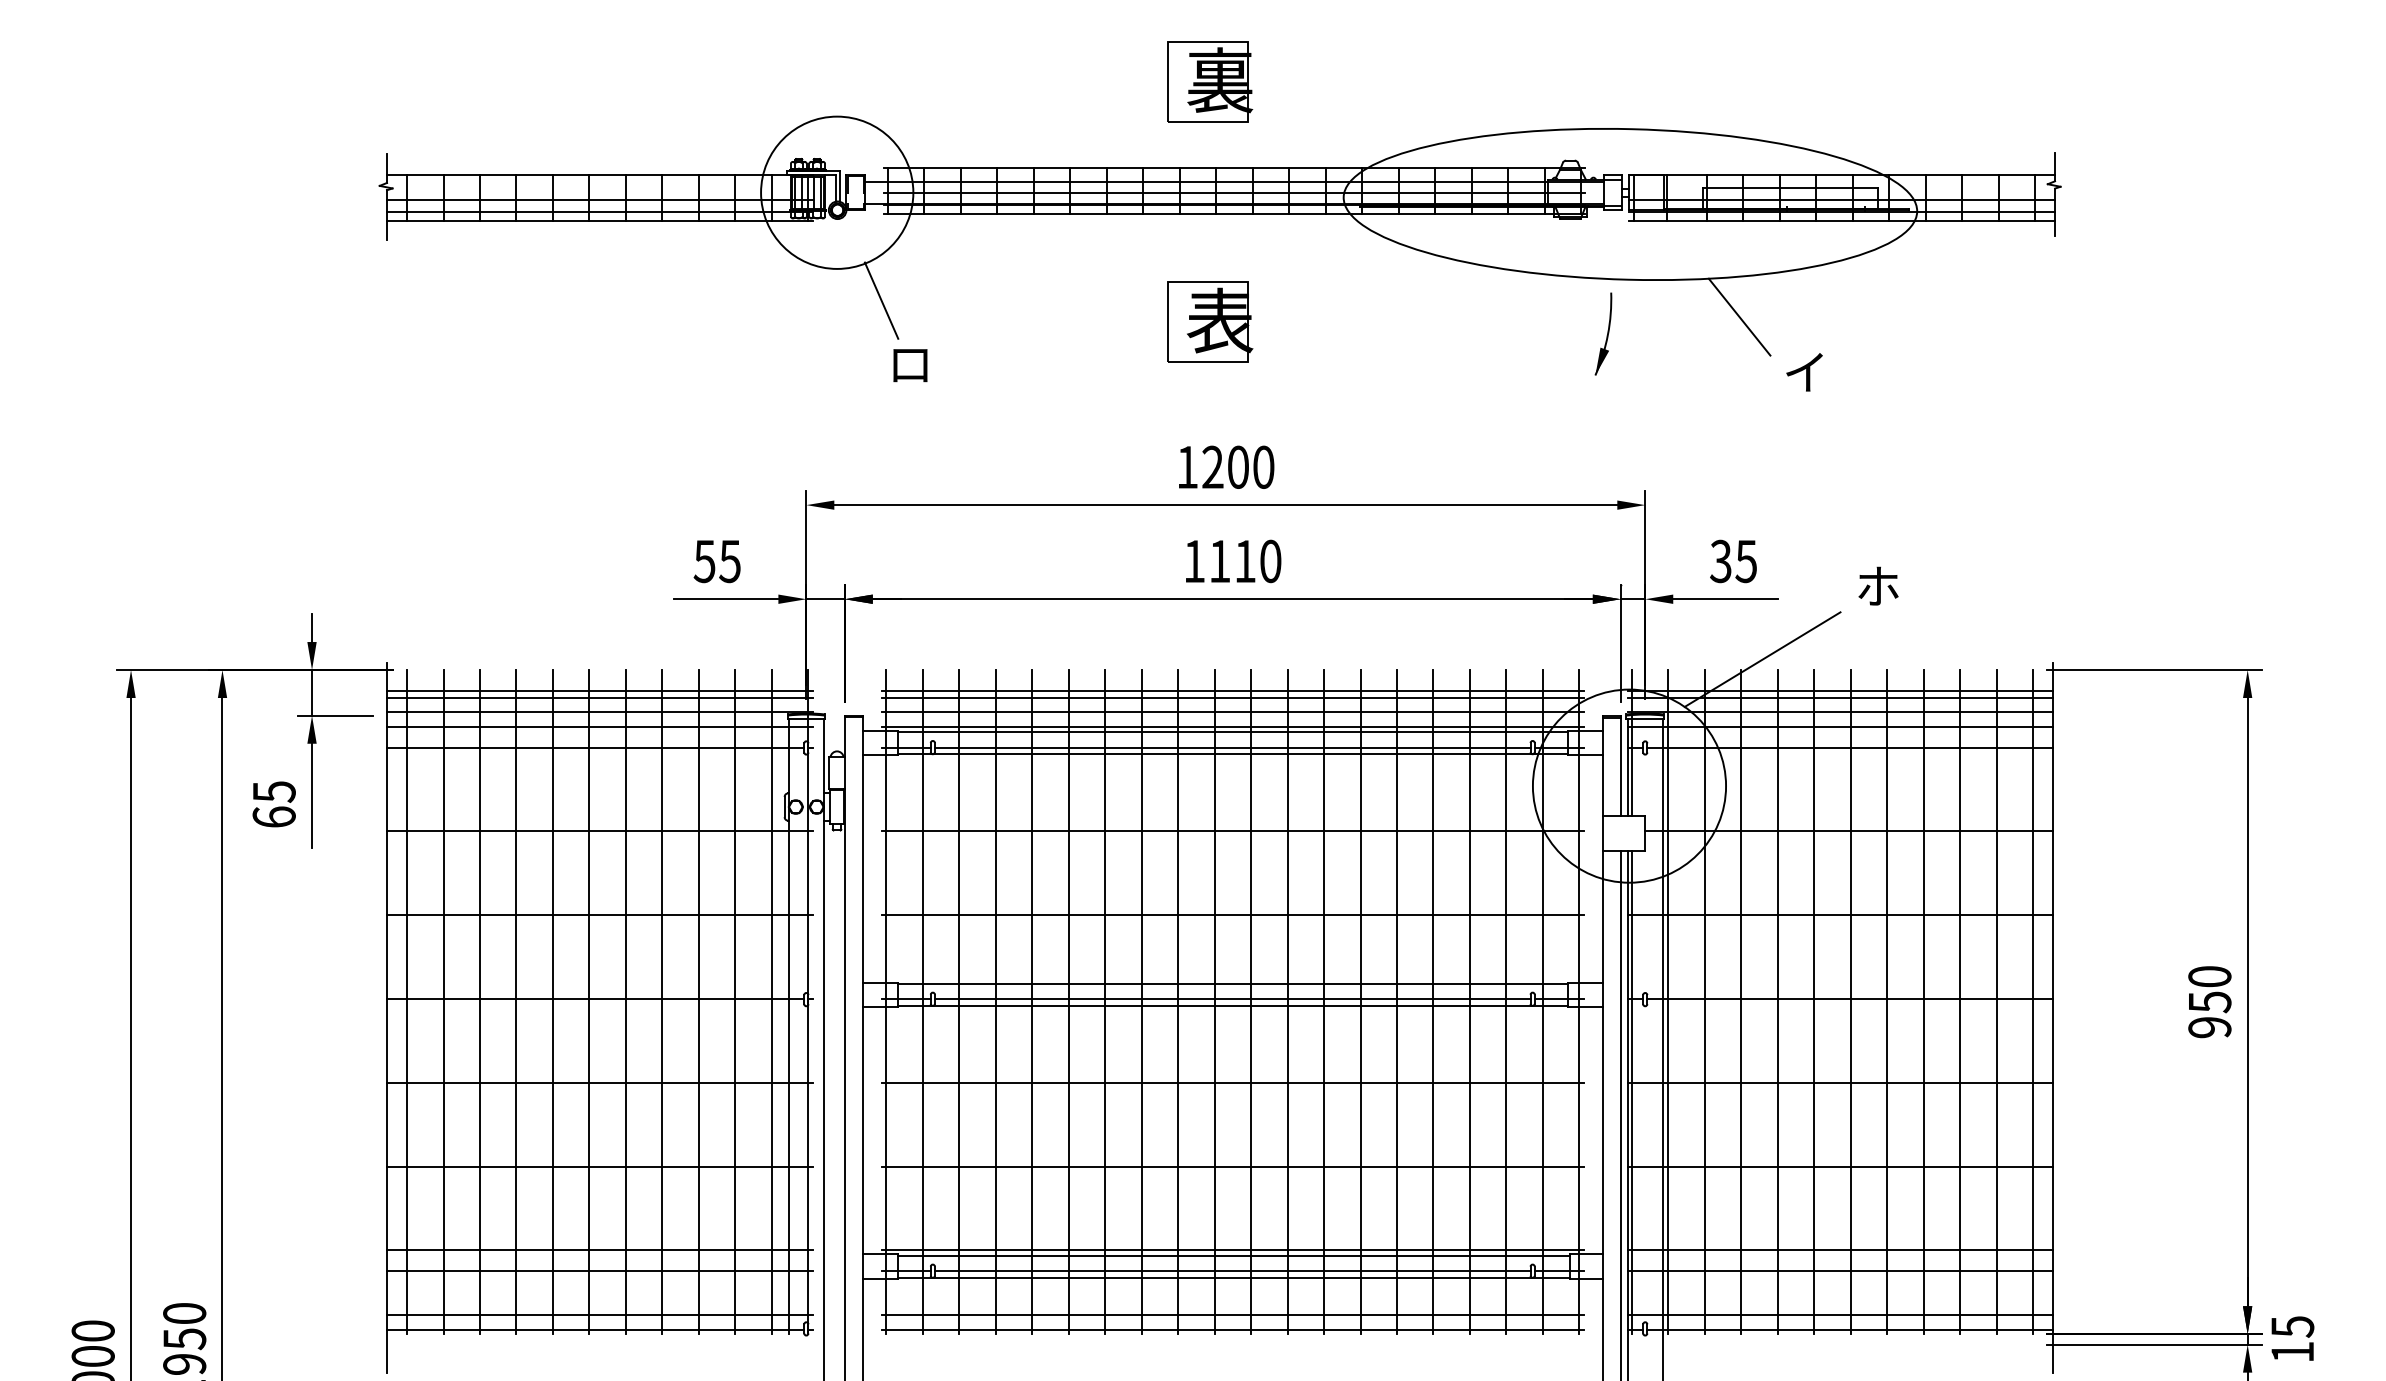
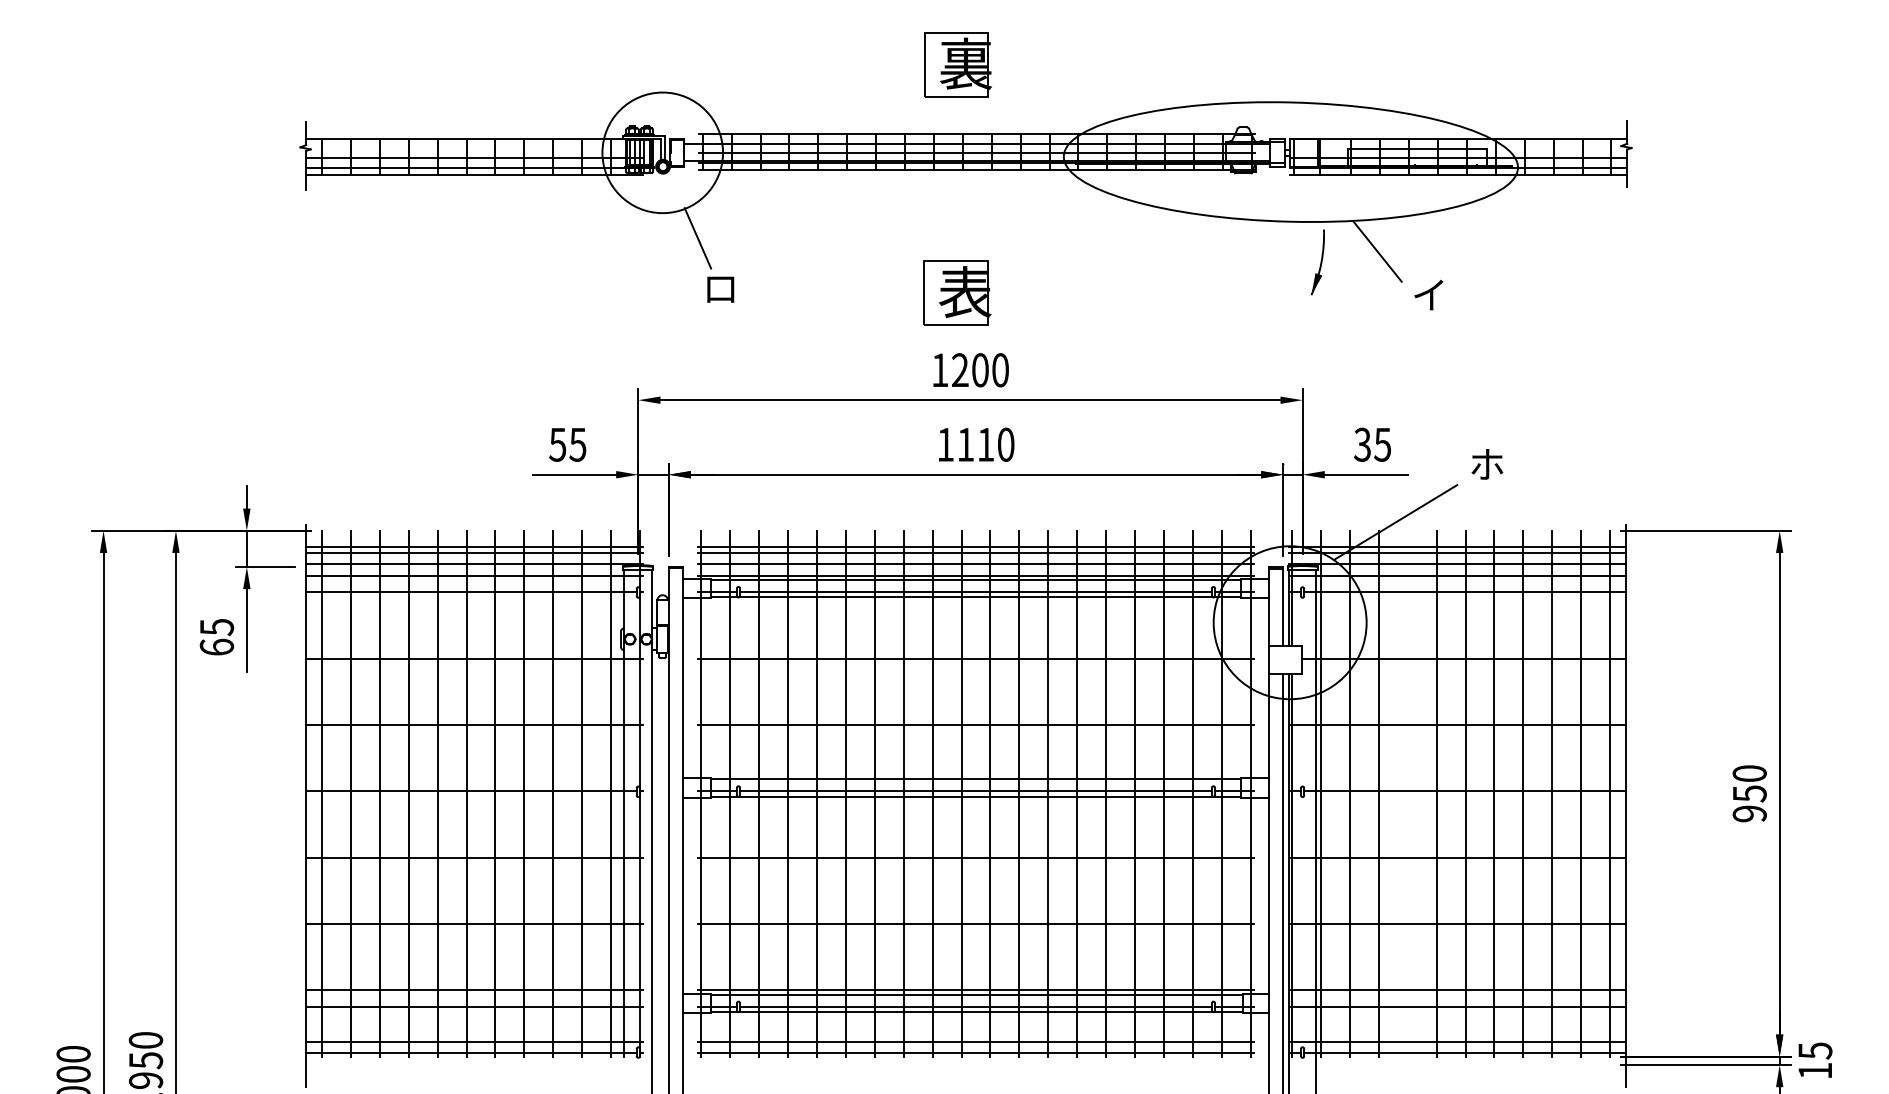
part: (1210, 321) -> (957, 292), moved
part: (1603, 333) -> (1317, 261), moved
line: (1777, 1002) -> (1407, 794), removed

